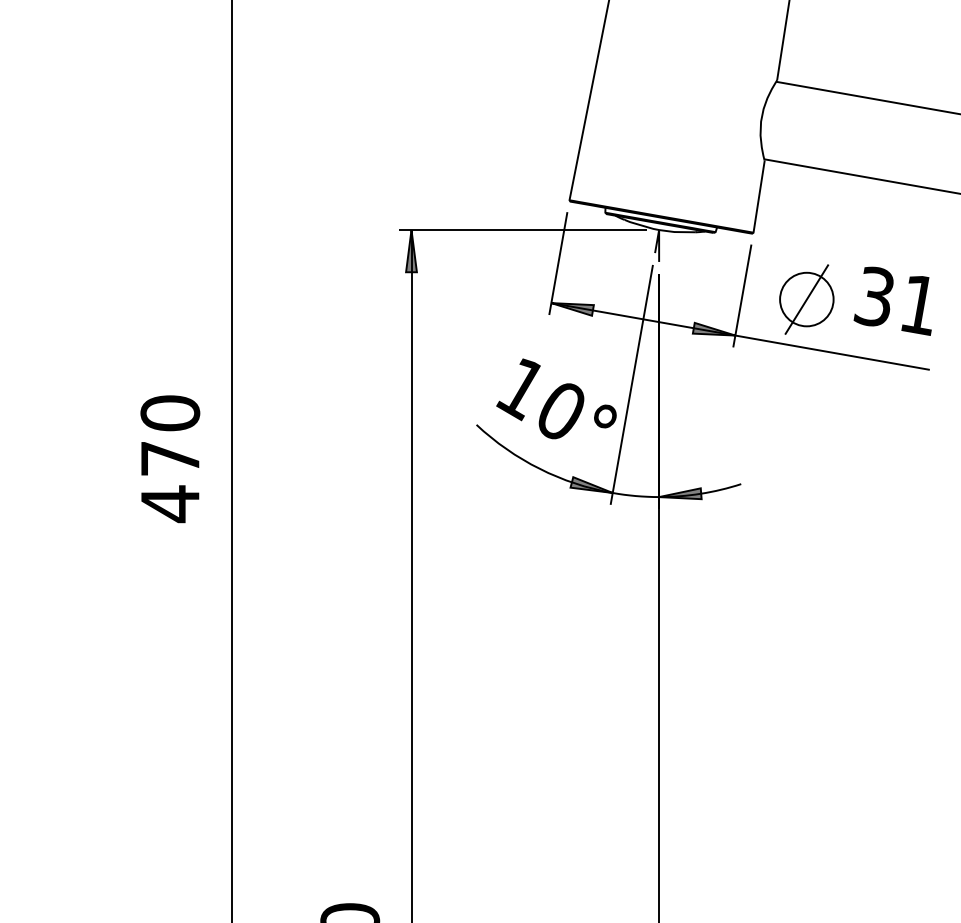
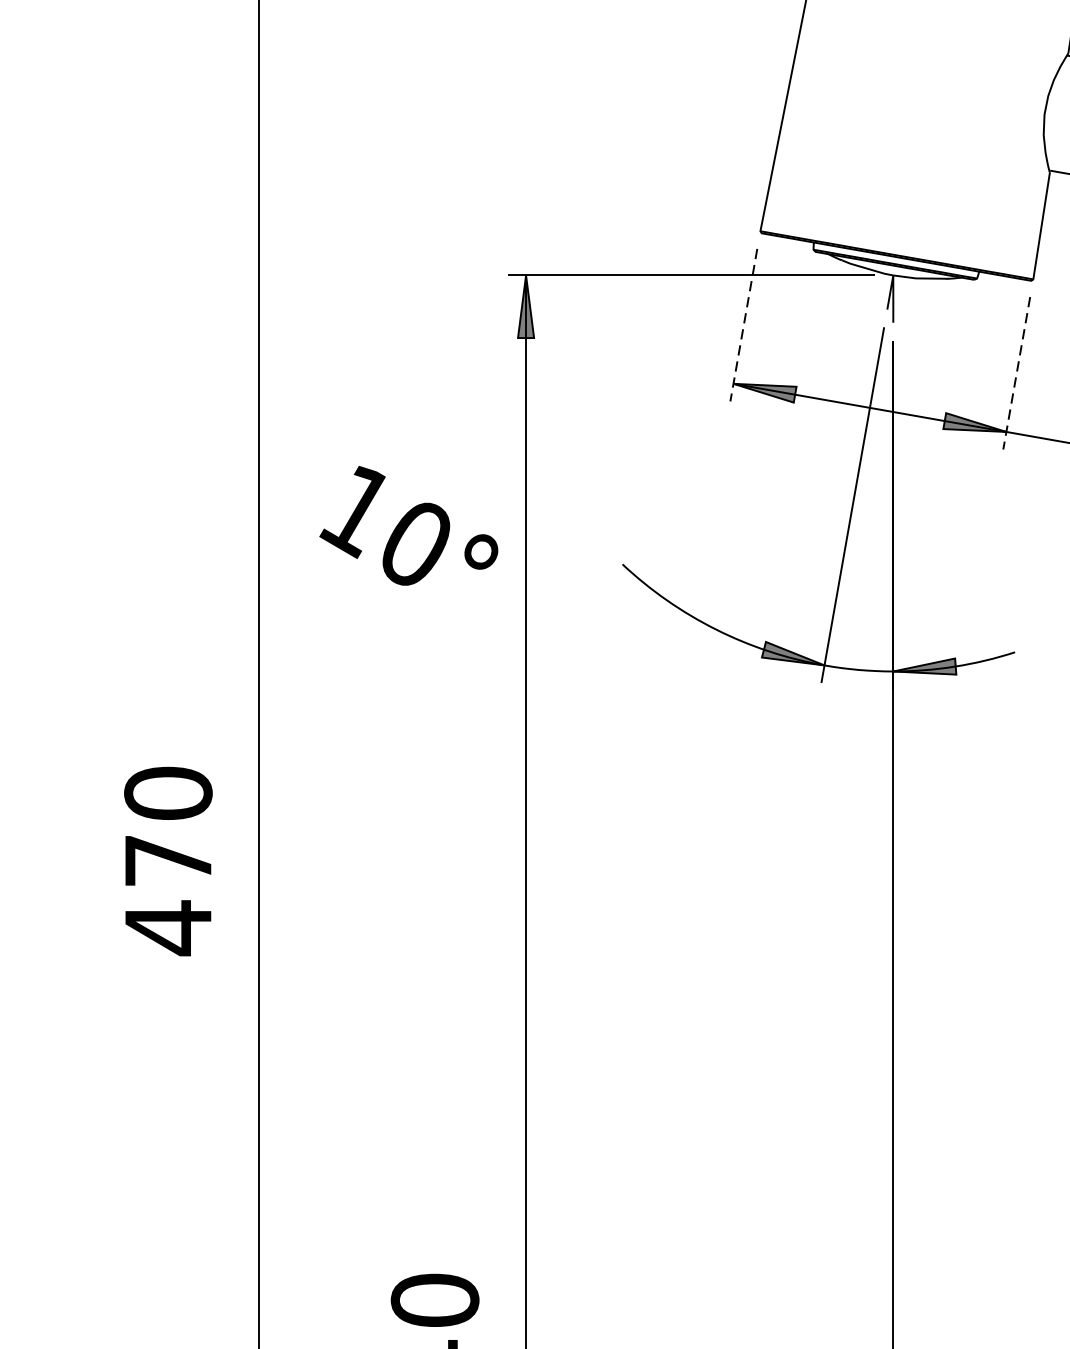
line: (558, 264) -> (744, 326), solid -> dashed
line: (742, 296) -> (1016, 374), solid -> dashed
text: (556, 398) -> (408, 525), moved
text: (170, 459) -> (168, 861), moved

